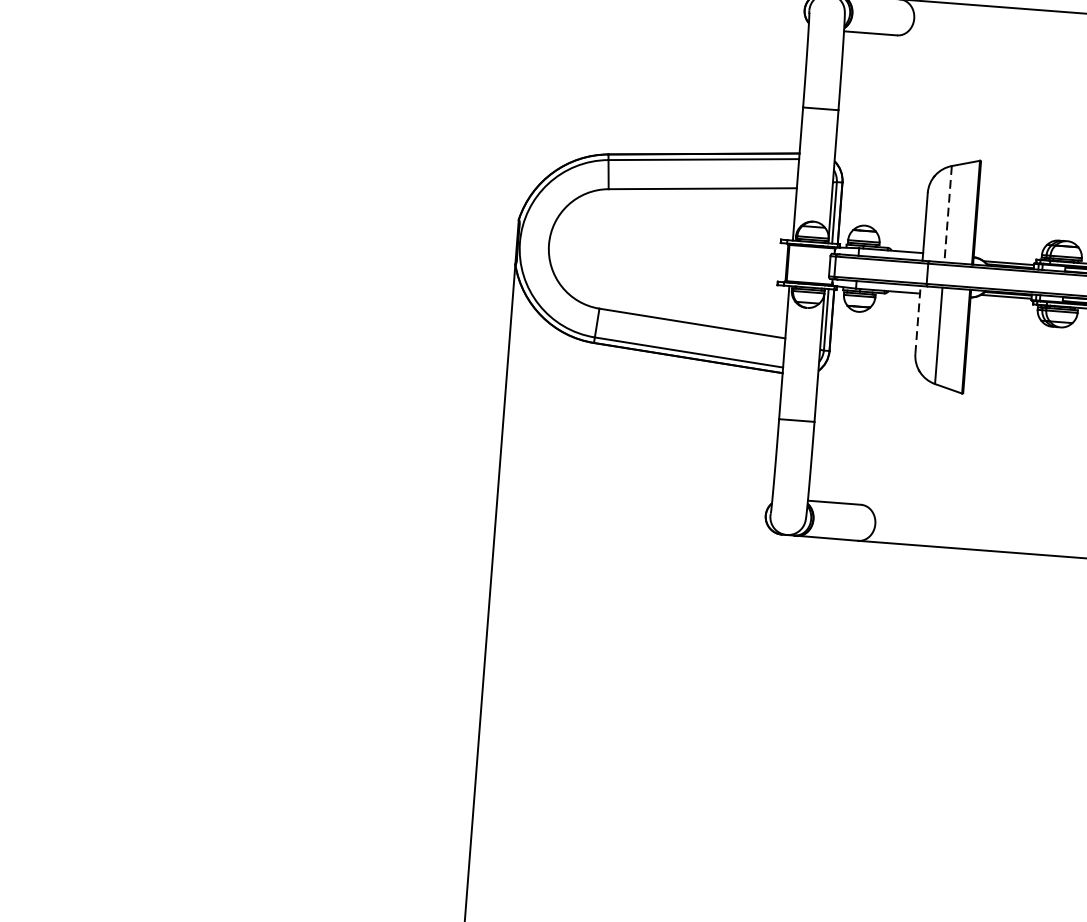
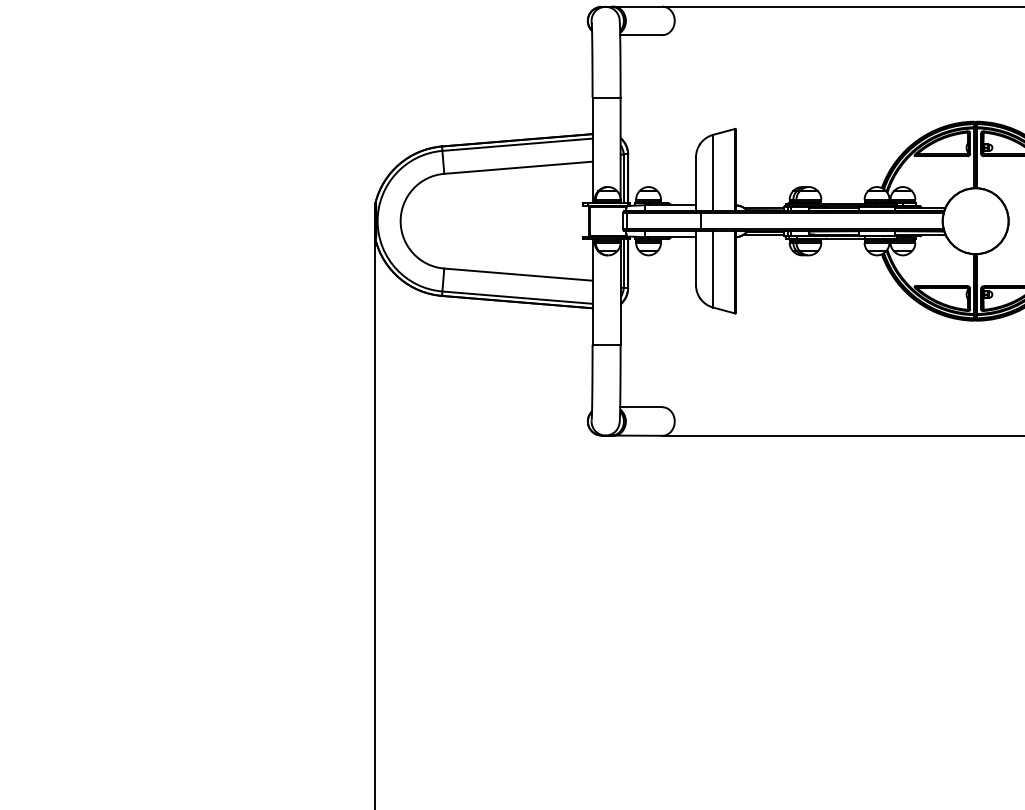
line: (948, 214) -> (713, 173), dashed -> solid
line: (917, 320) -> (695, 258), dashed -> solid

